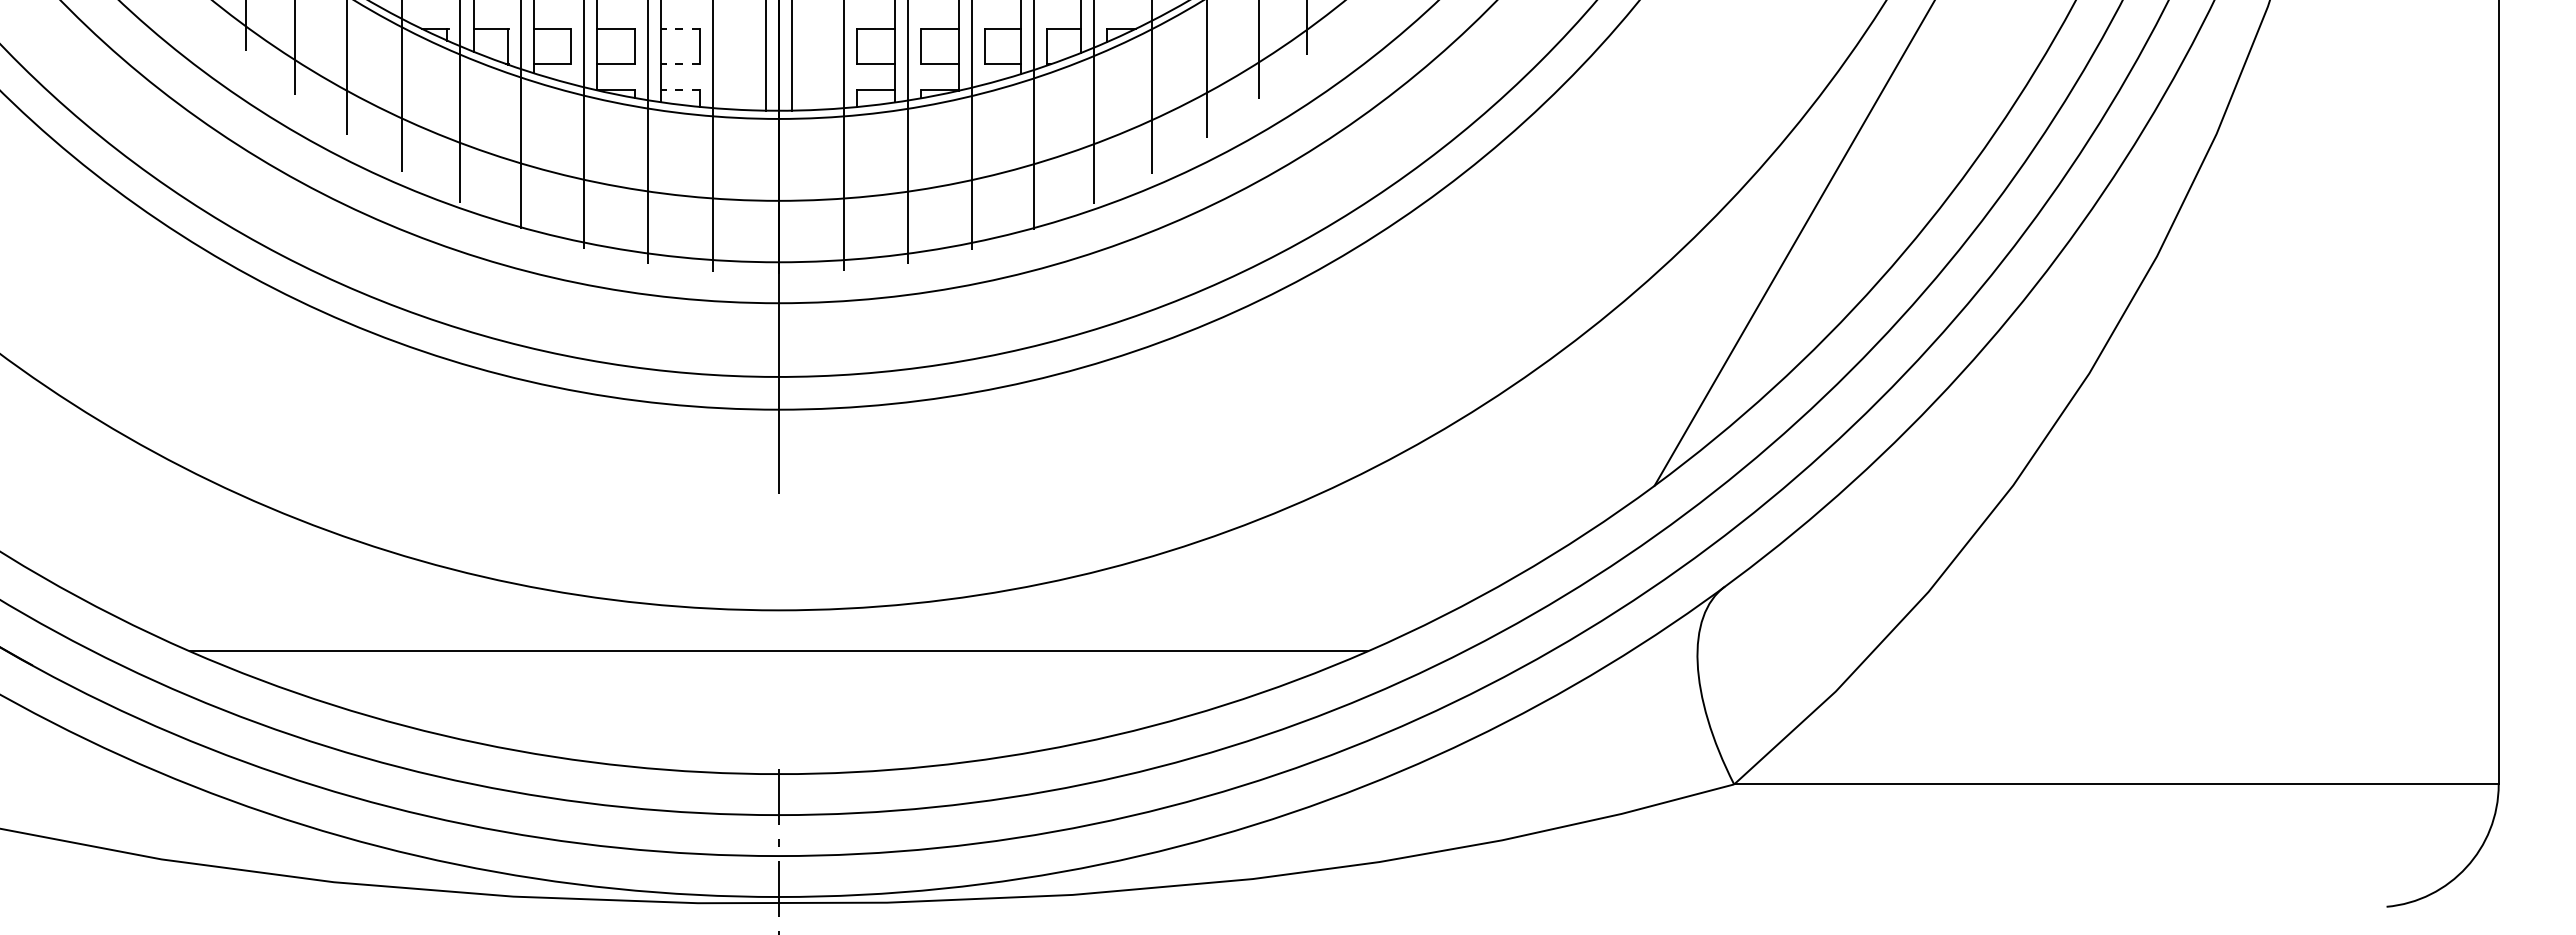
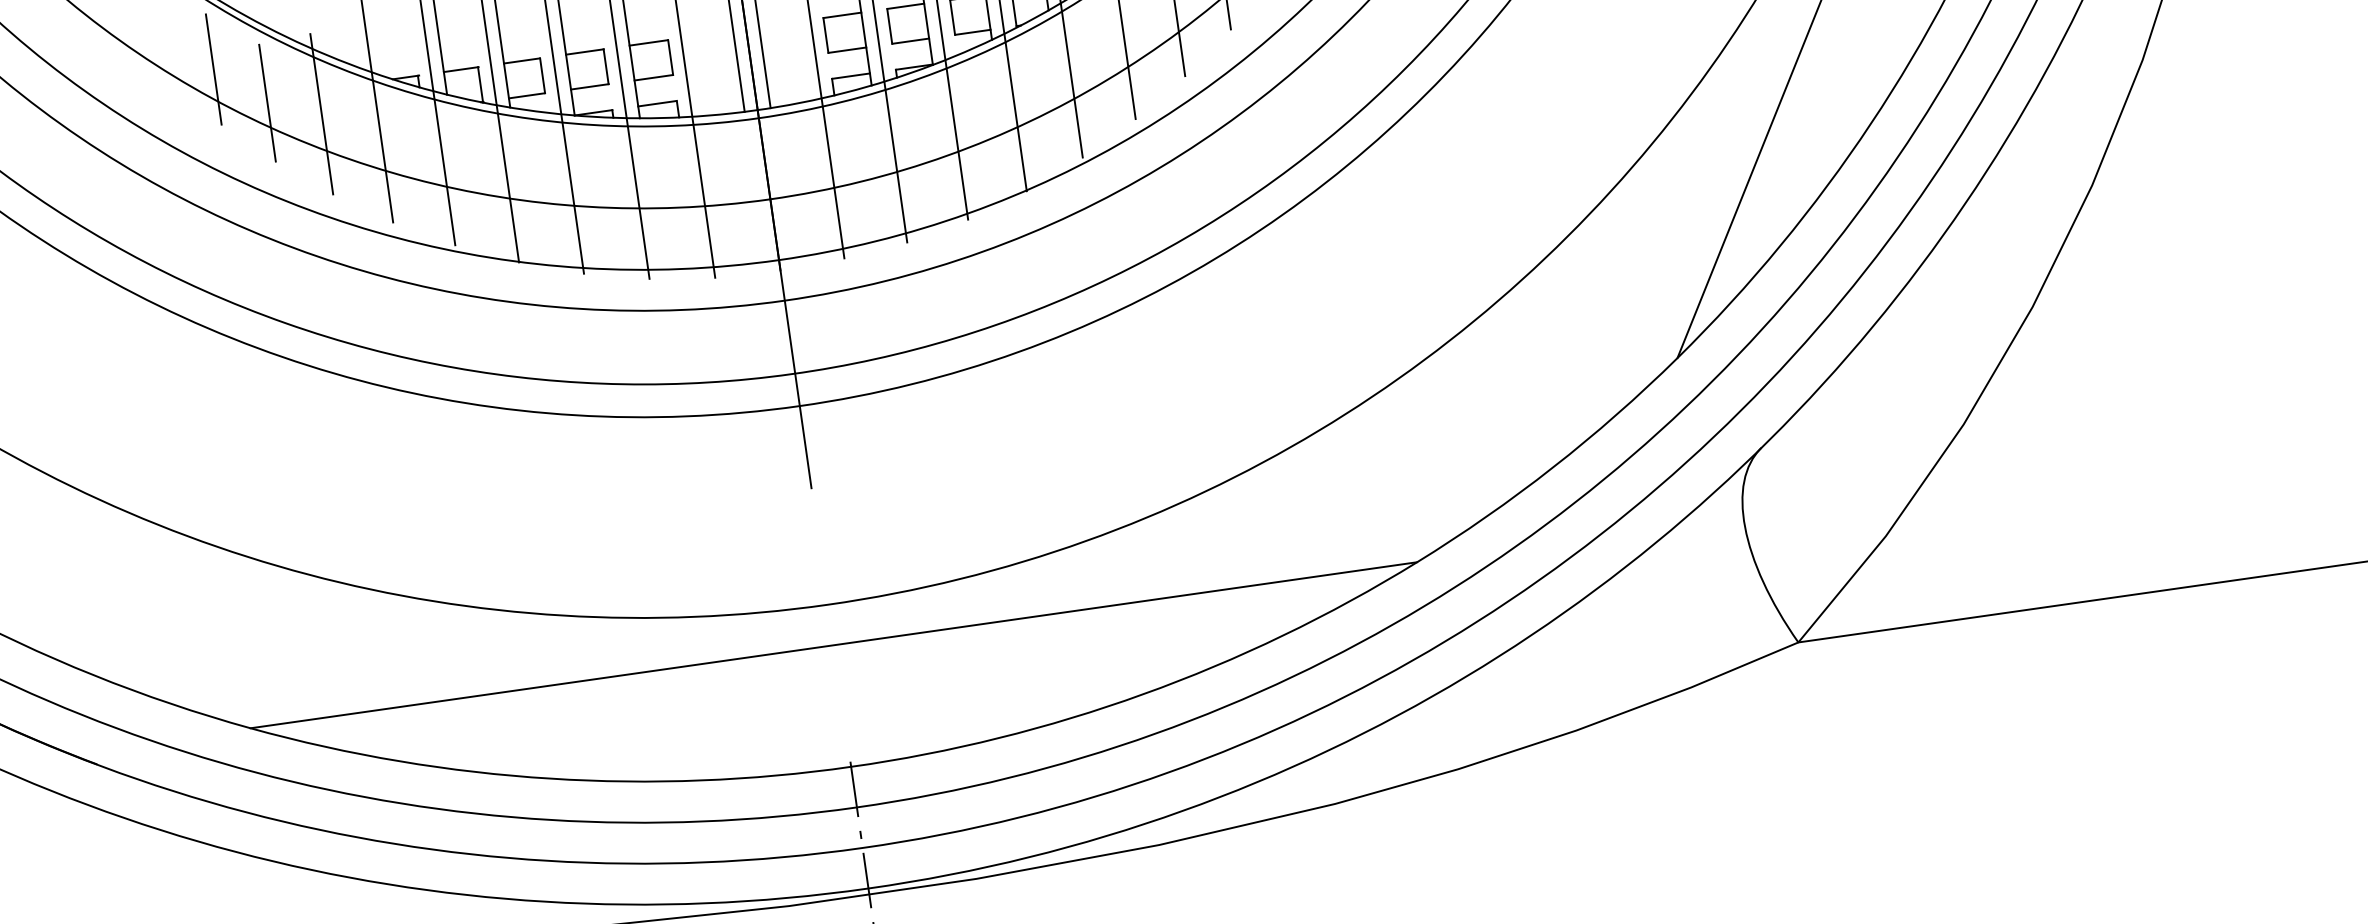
line: (679, 28) -> (647, 42), dashed -> solid
line: (679, 64) -> (652, 78), dashed -> solid
line: (679, 90) -> (656, 104), dashed -> solid

